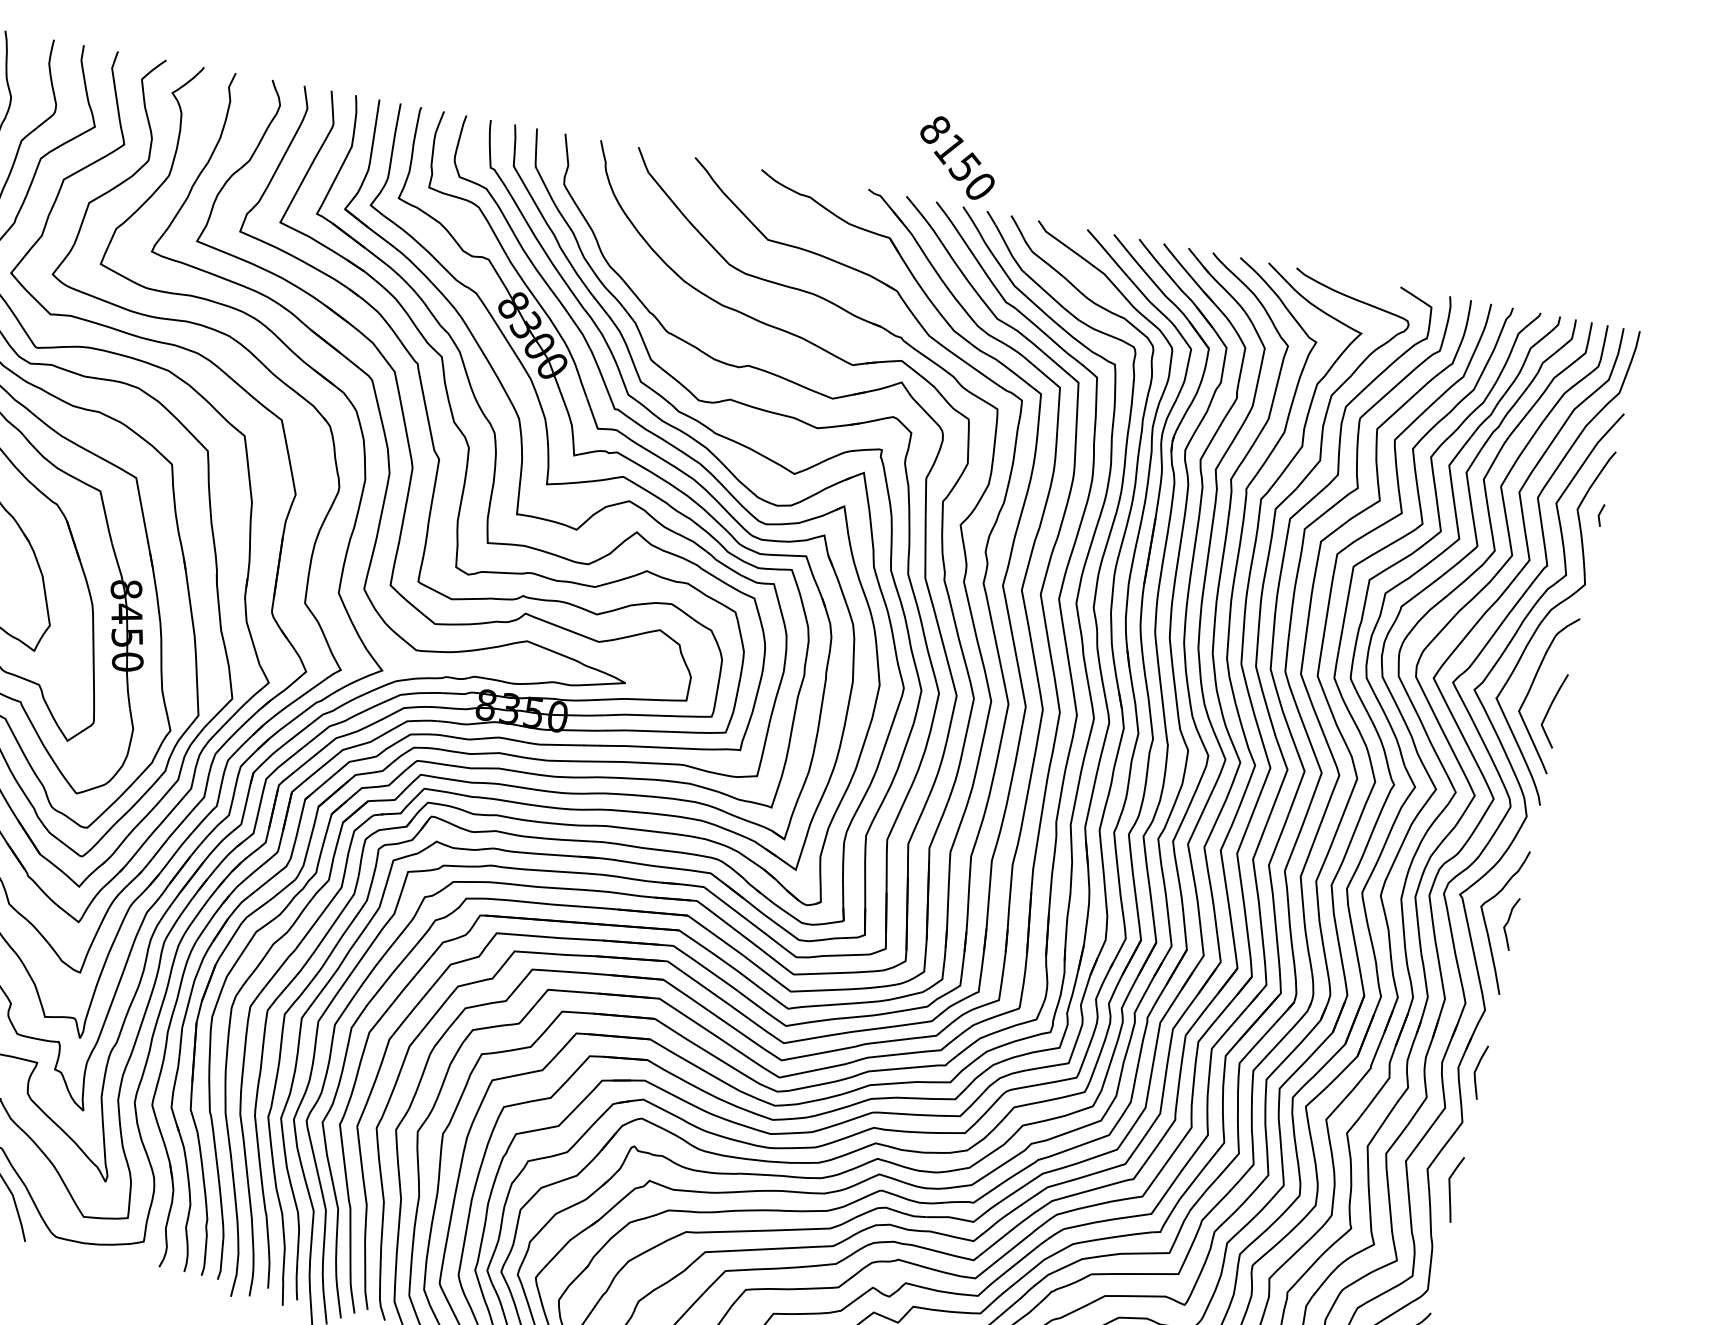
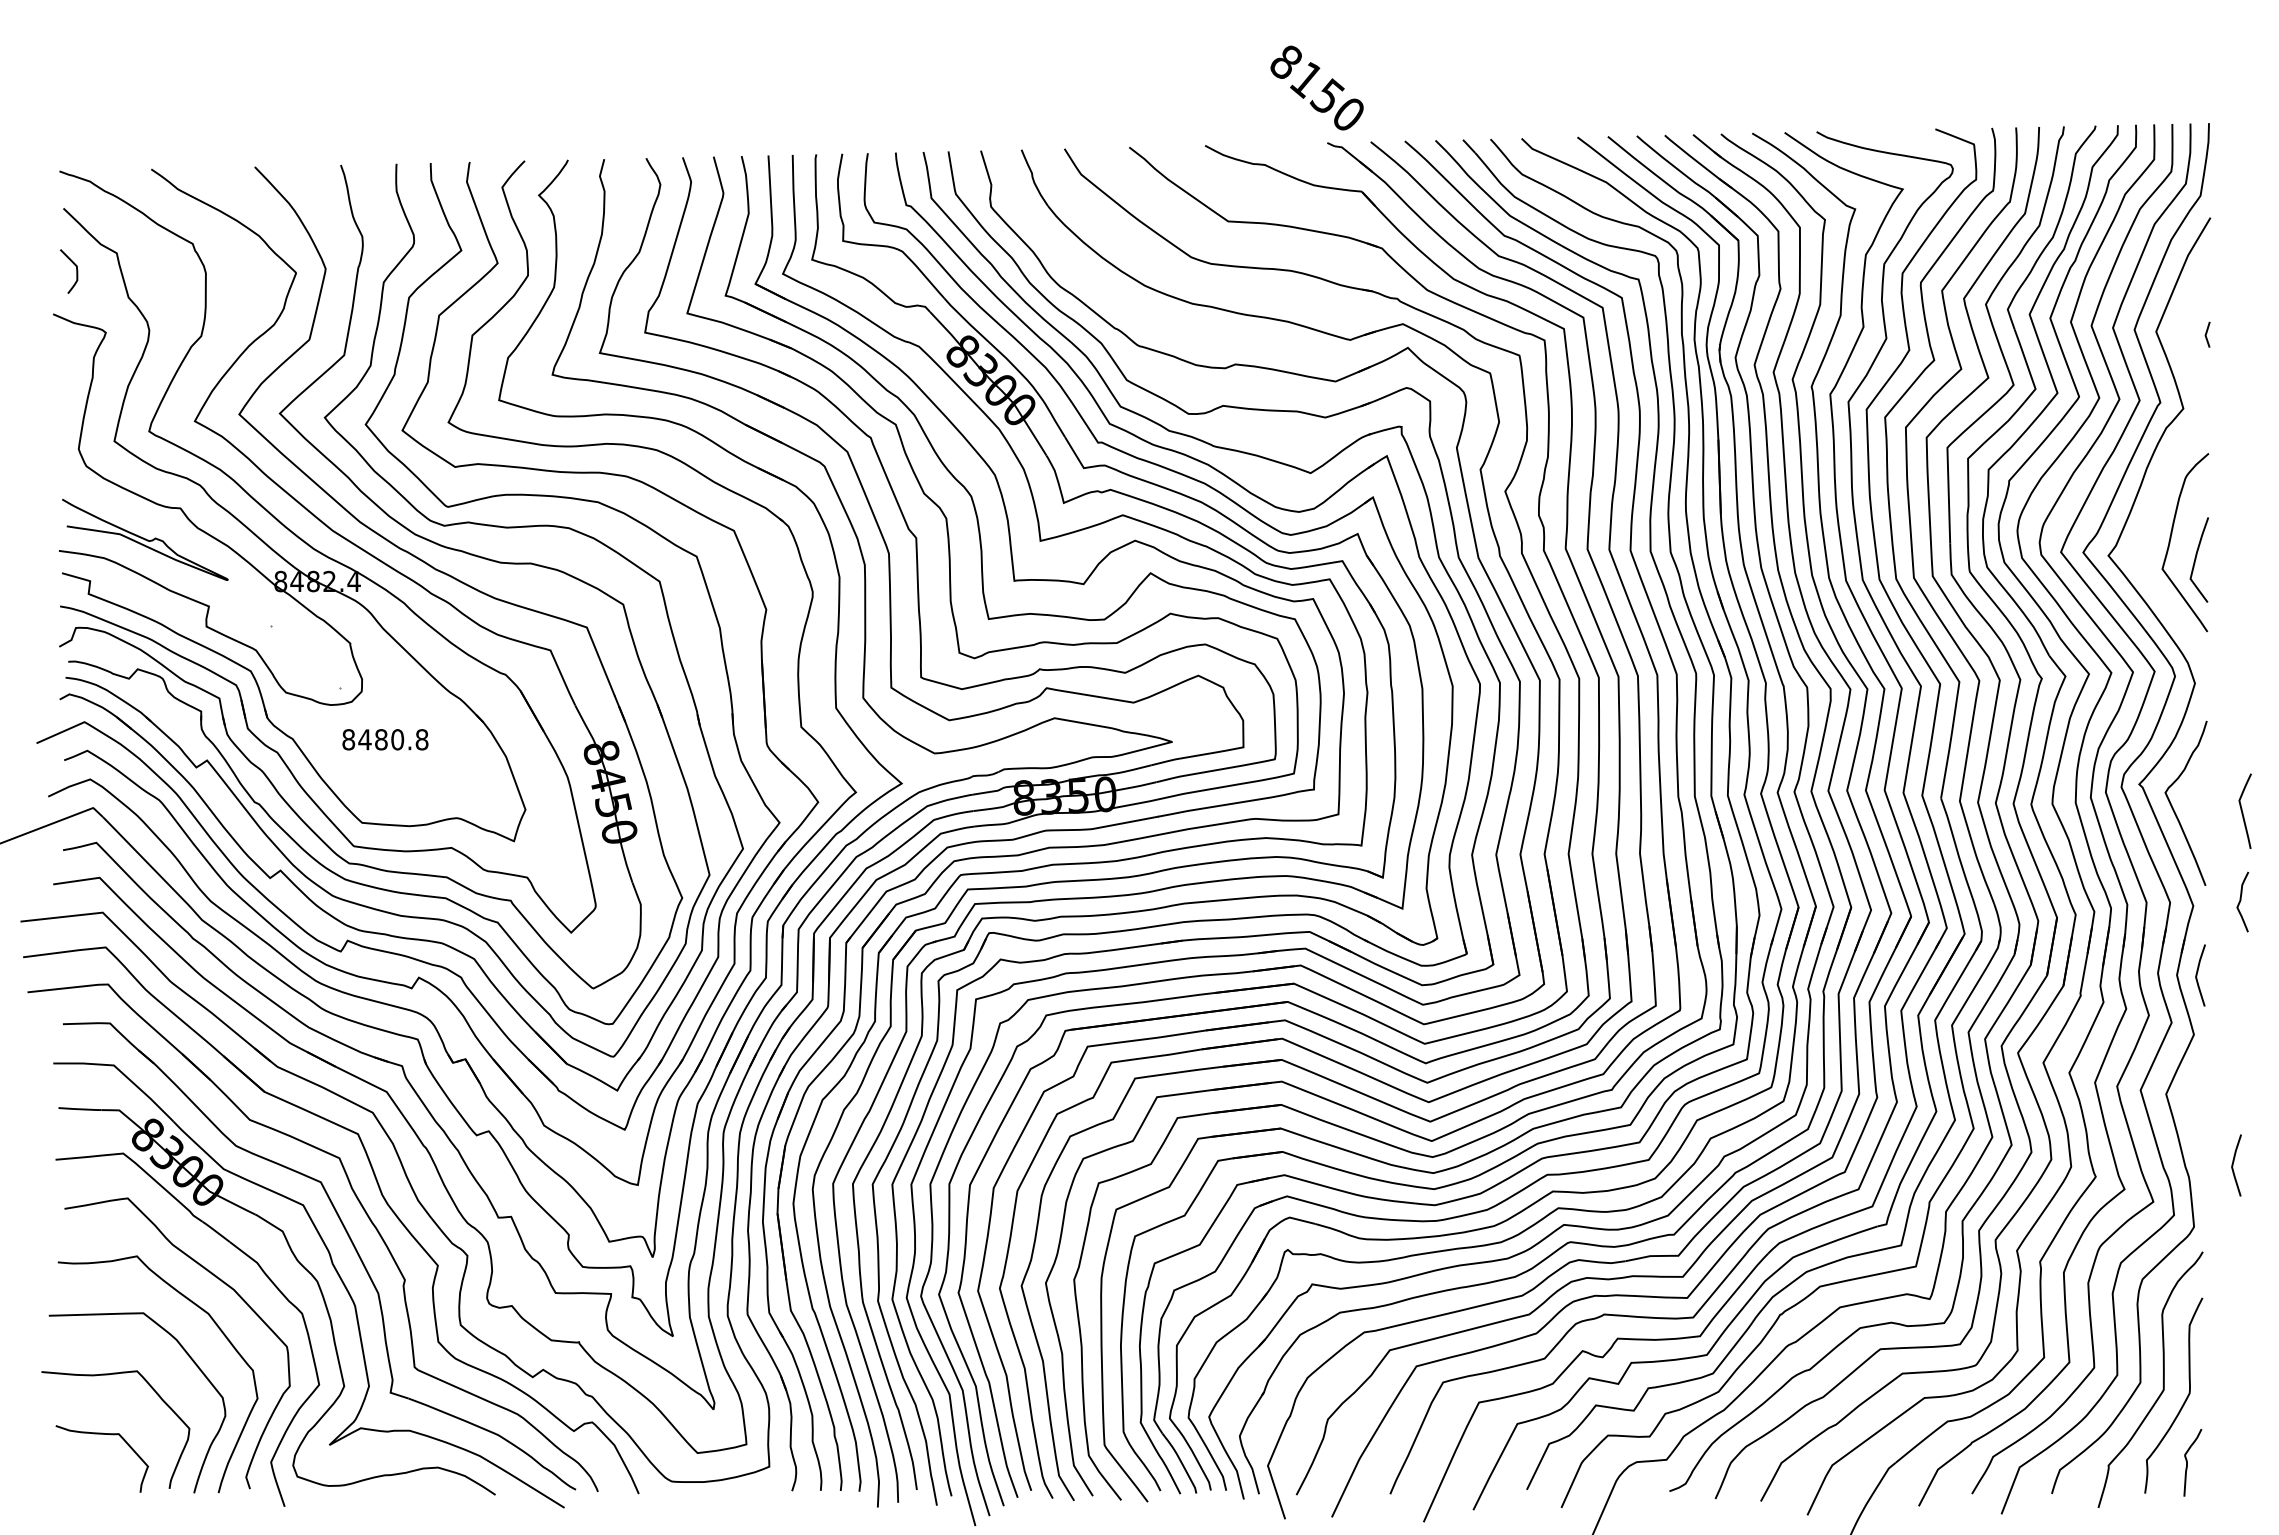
text: (957, 157) -> (1316, 87), moved
curve: (1544, 620) -> (2169, 463), removed
curve: (1508, 922) -> (2241, 900), moved
curve: (1450, 1187) -> (2242, 810), moved
line: (1473, 1243) -> (2233, 1165), added

